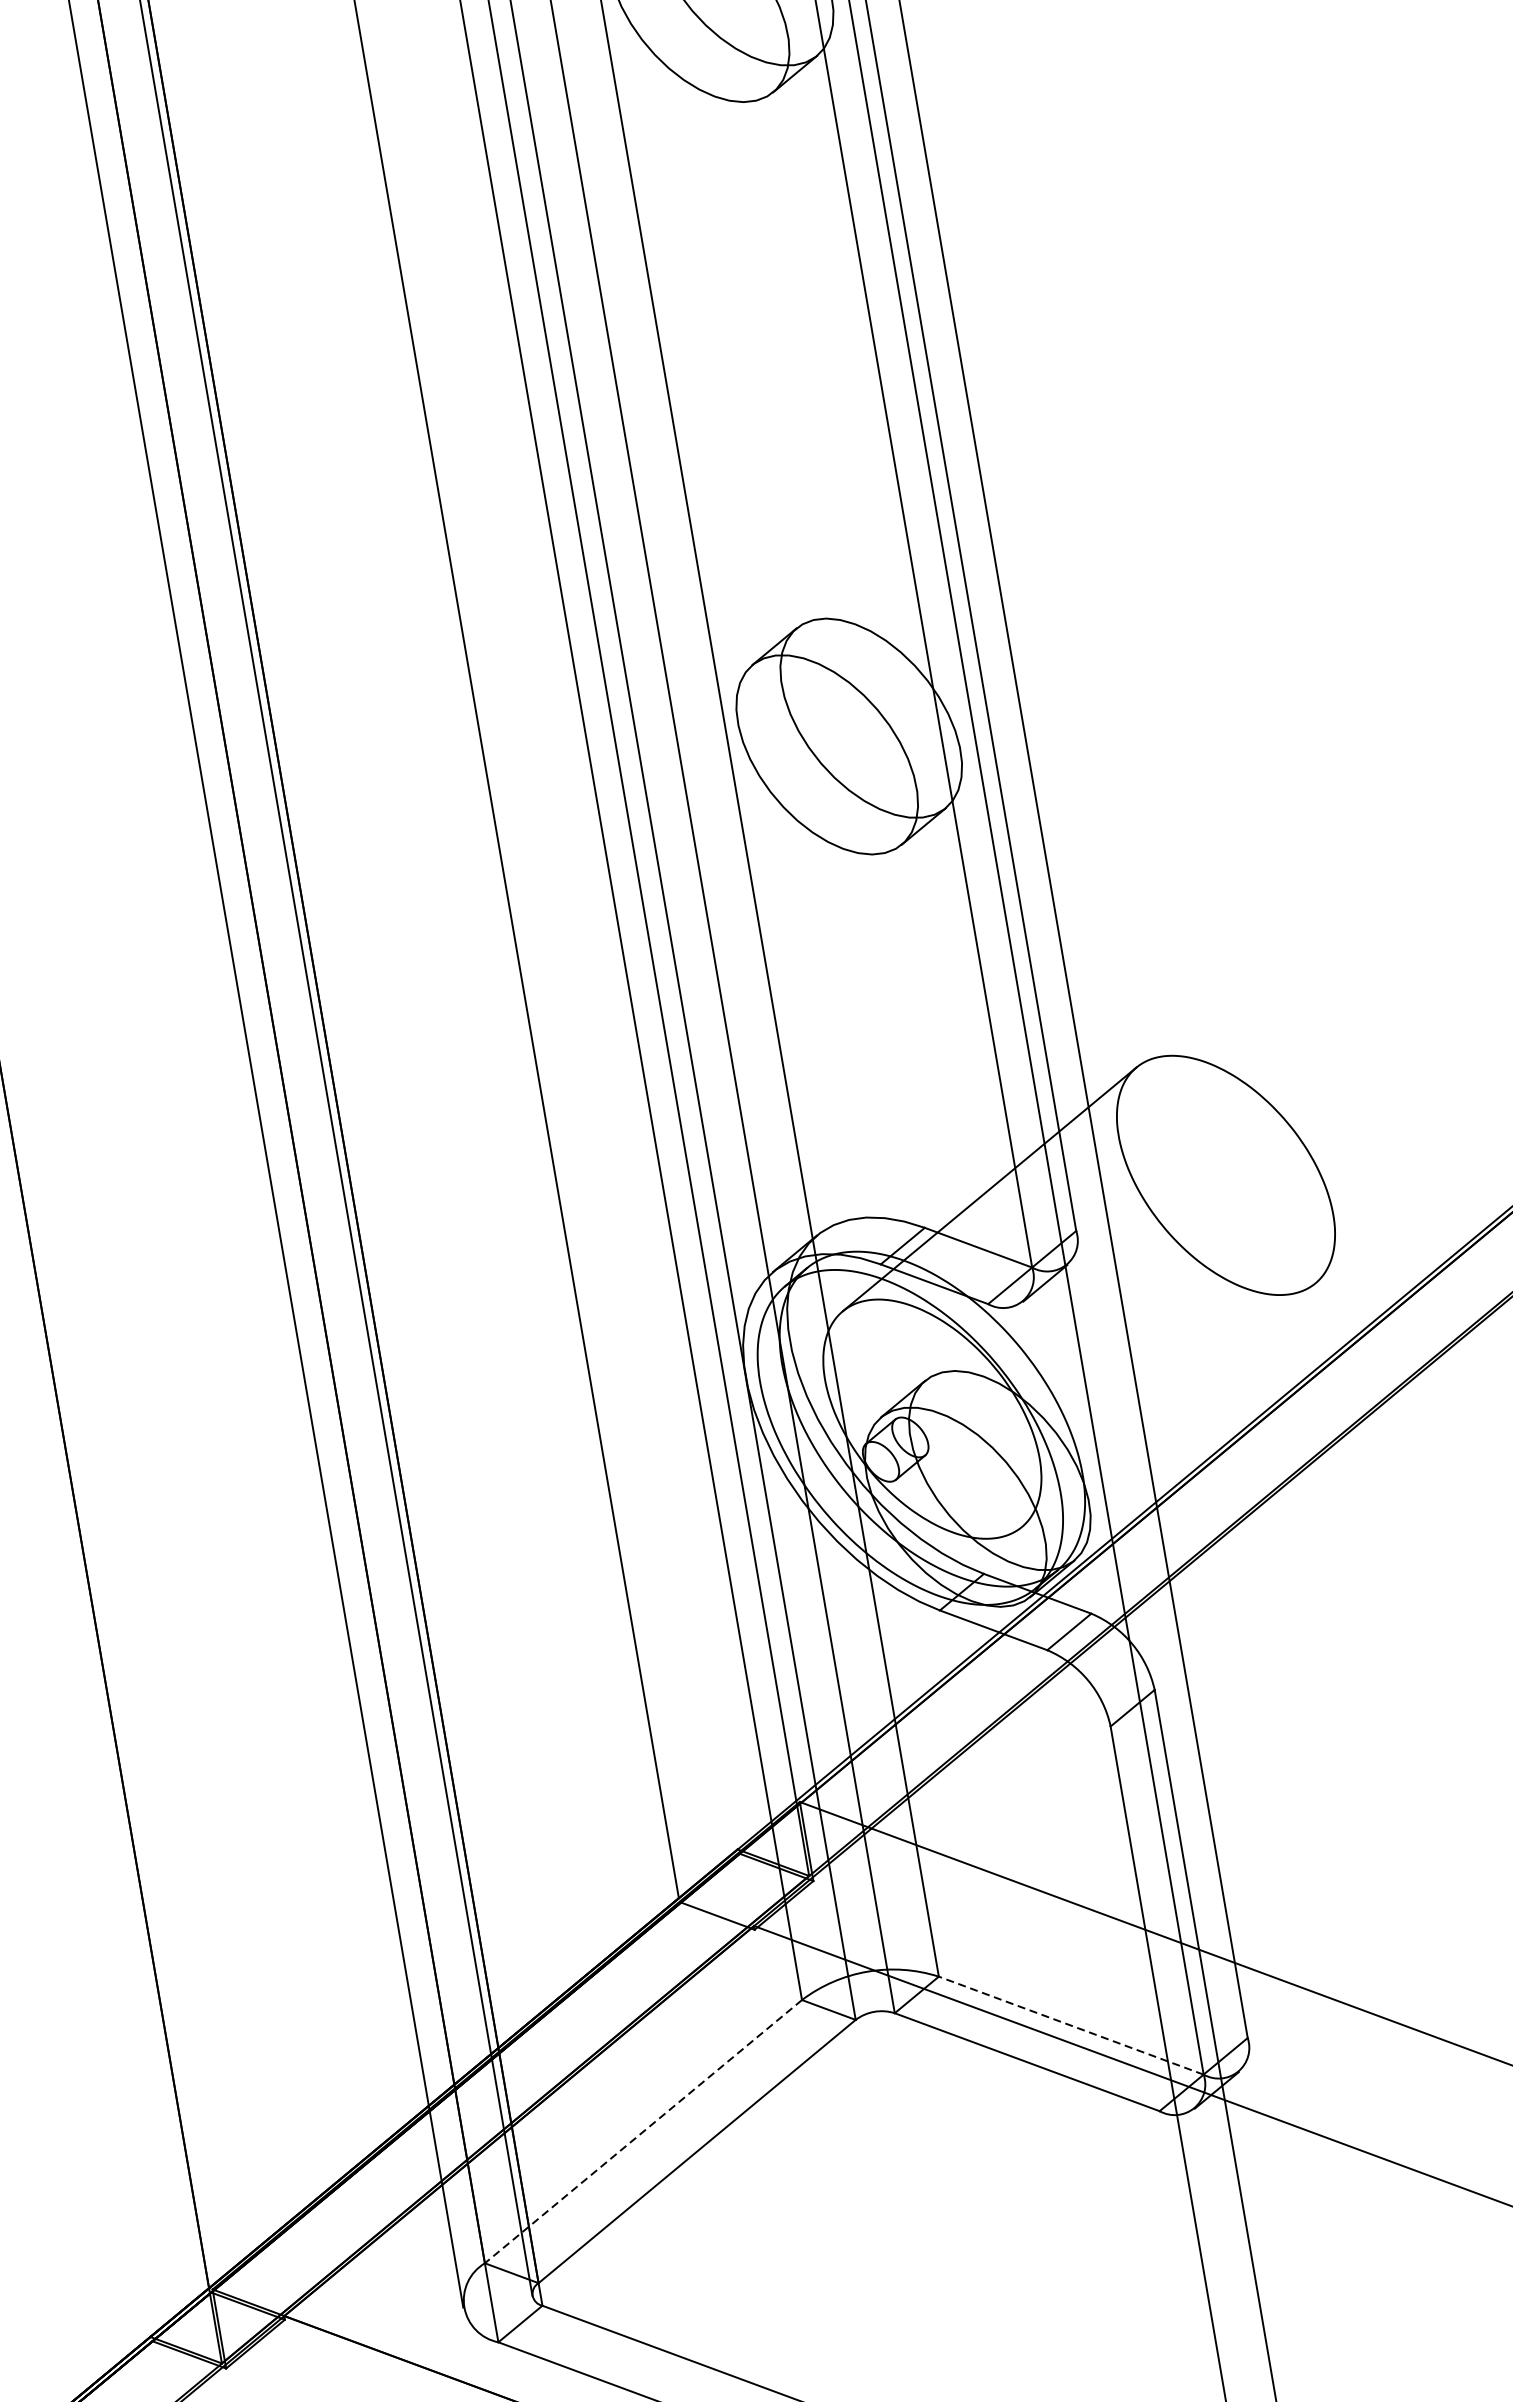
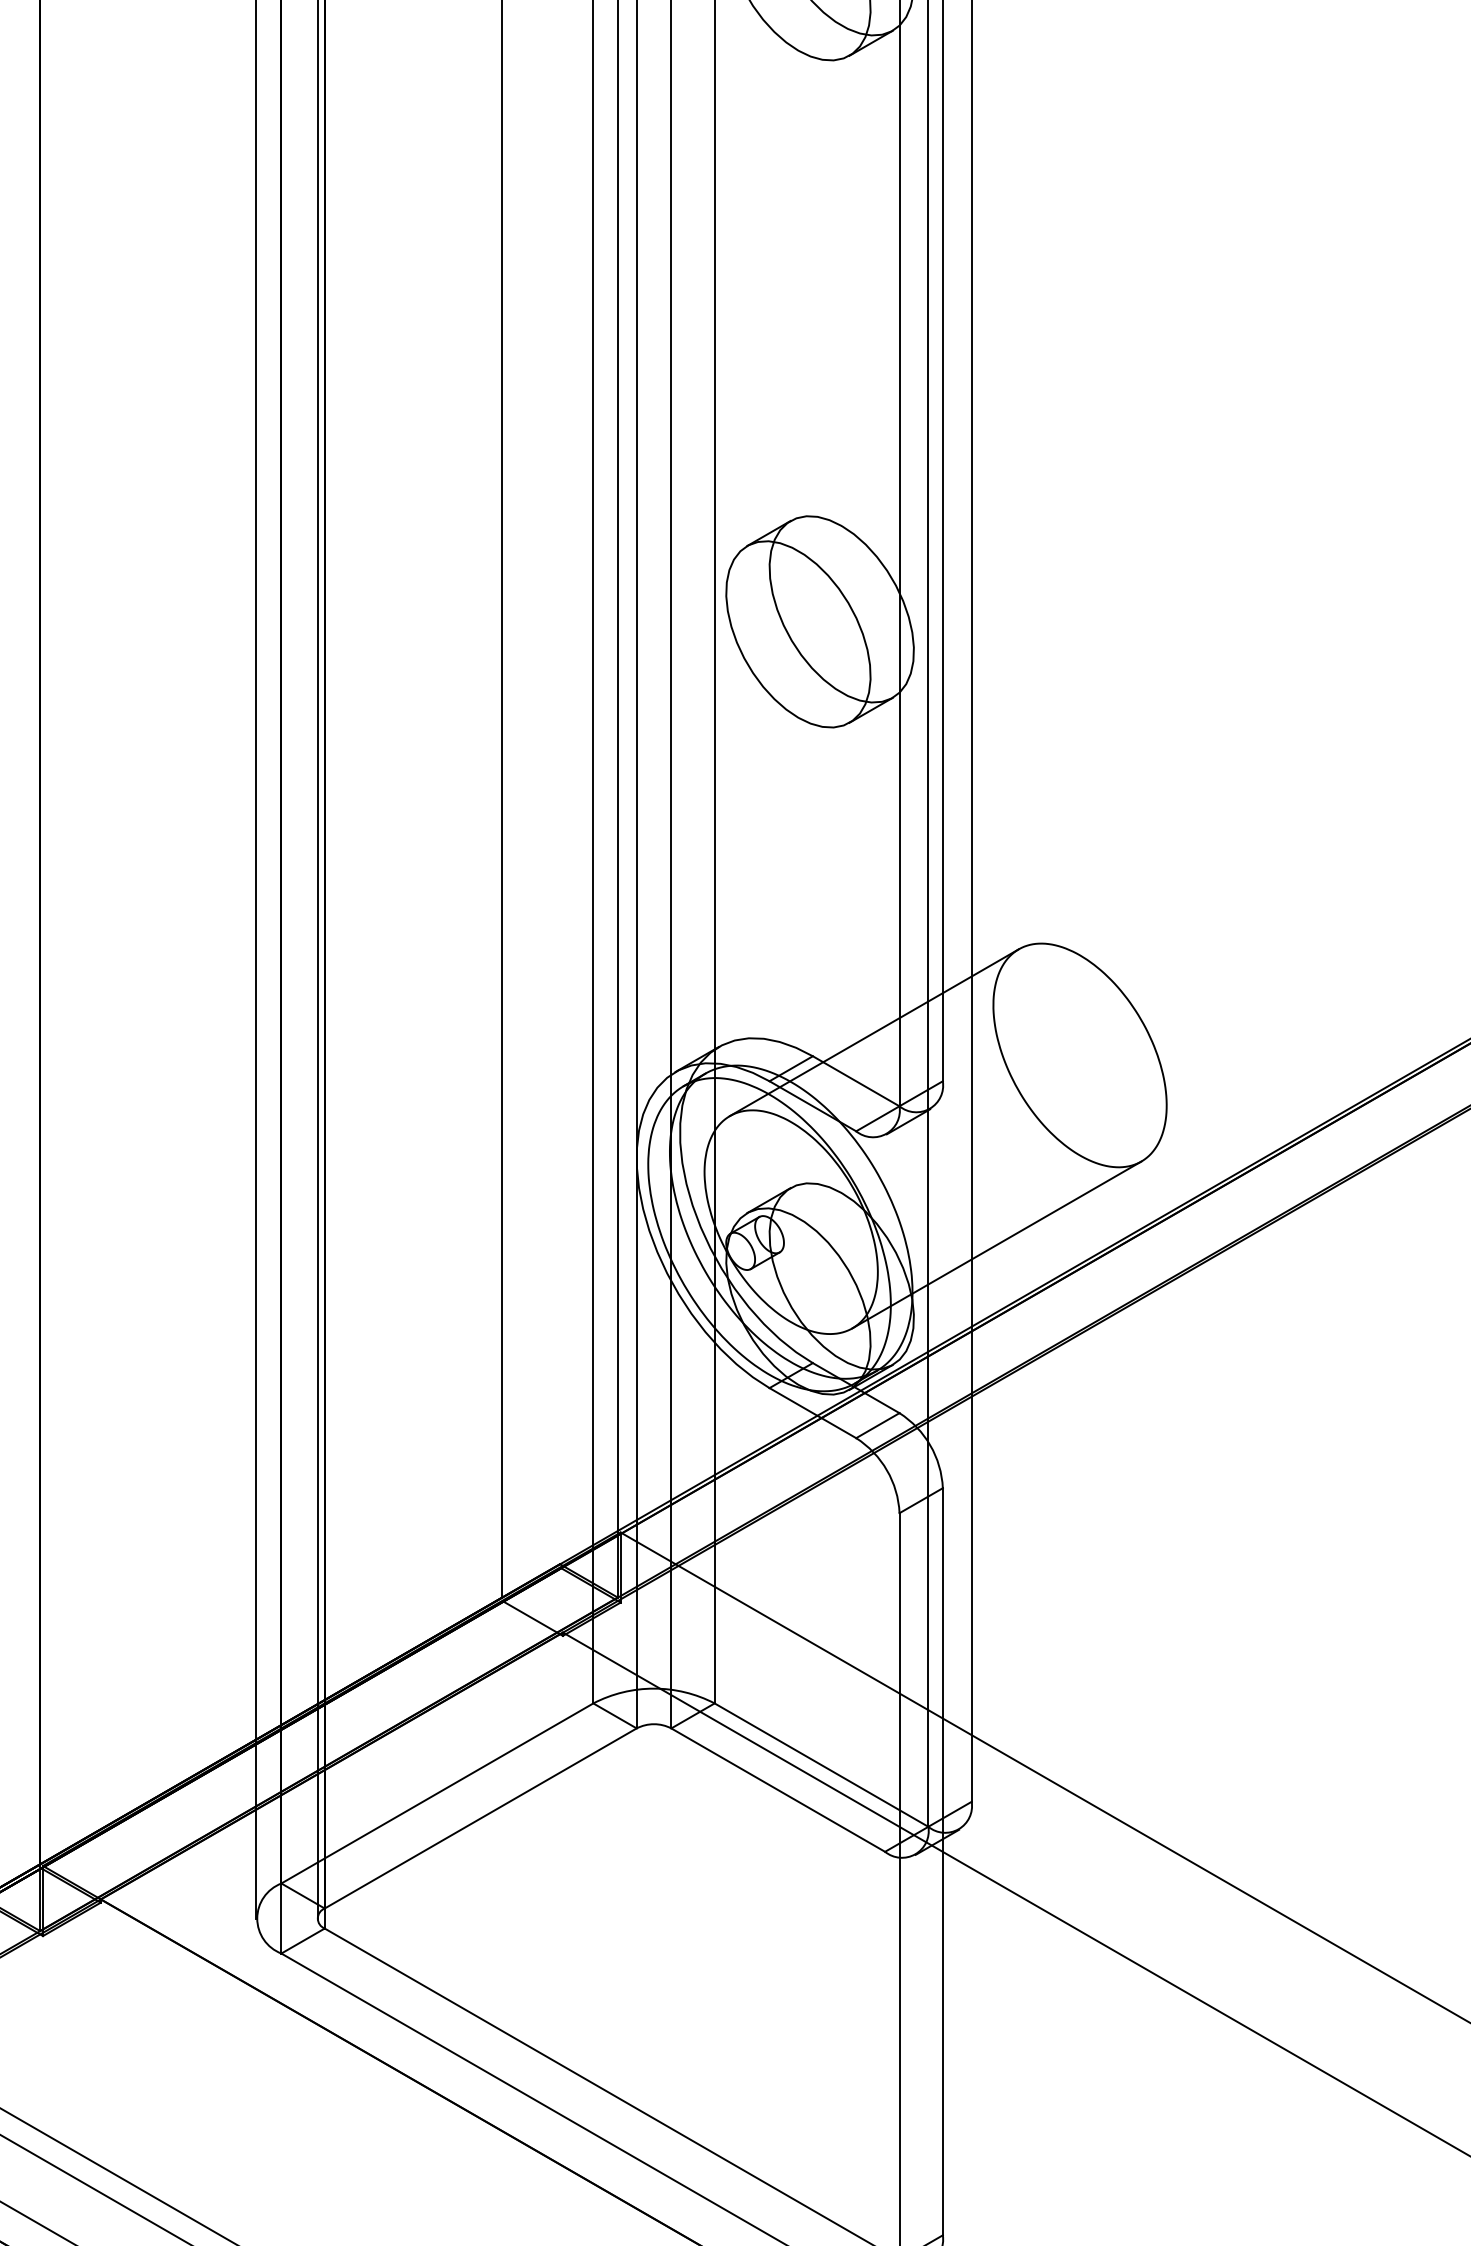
line: (1168, 1404) -> (996, 1244), added
line: (1071, 2024) -> (821, 1764), dashed -> solid
line: (642, 2131) -> (436, 1793), dashed -> solid

